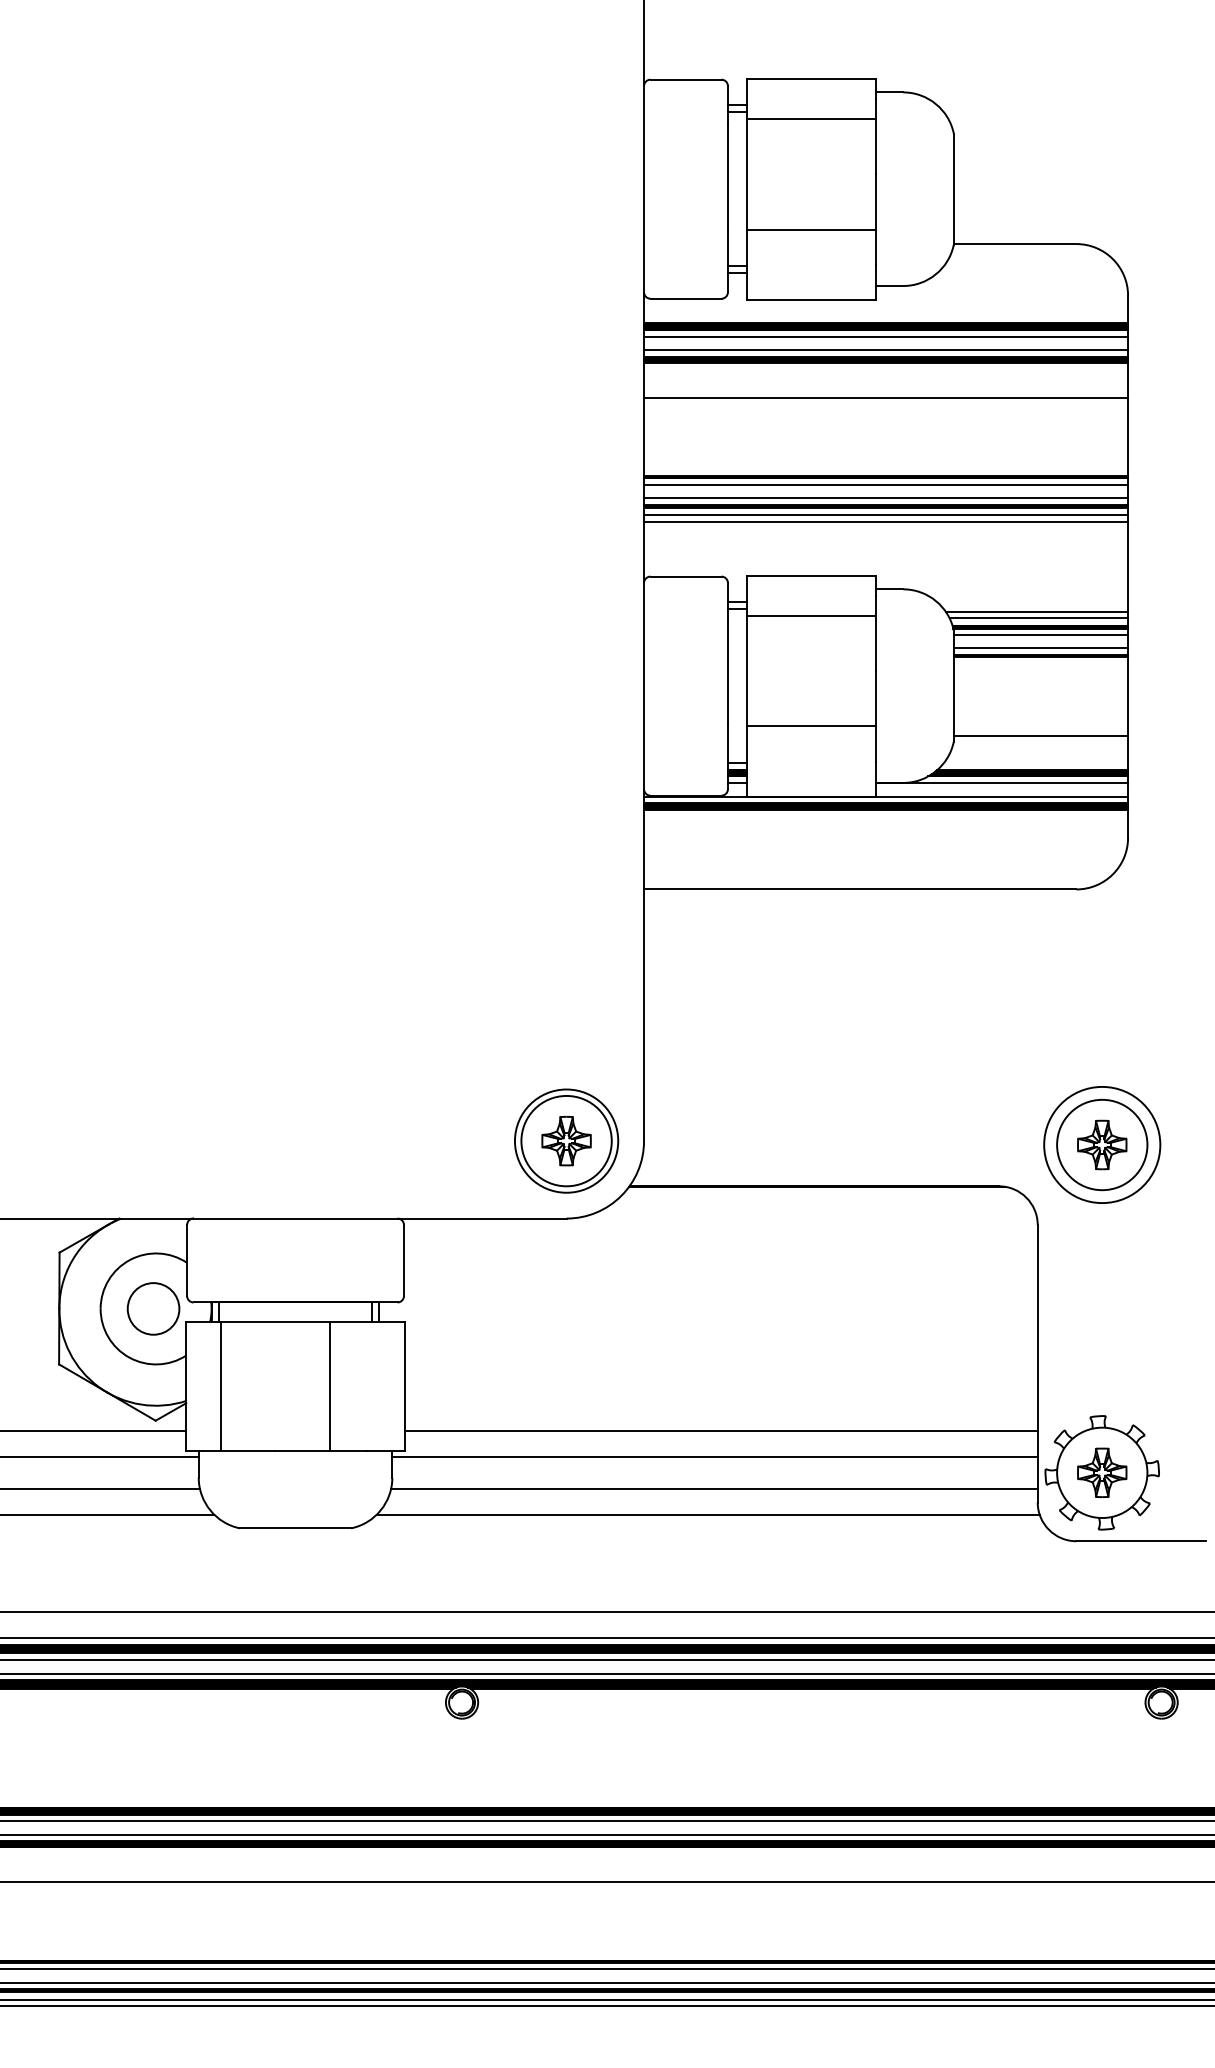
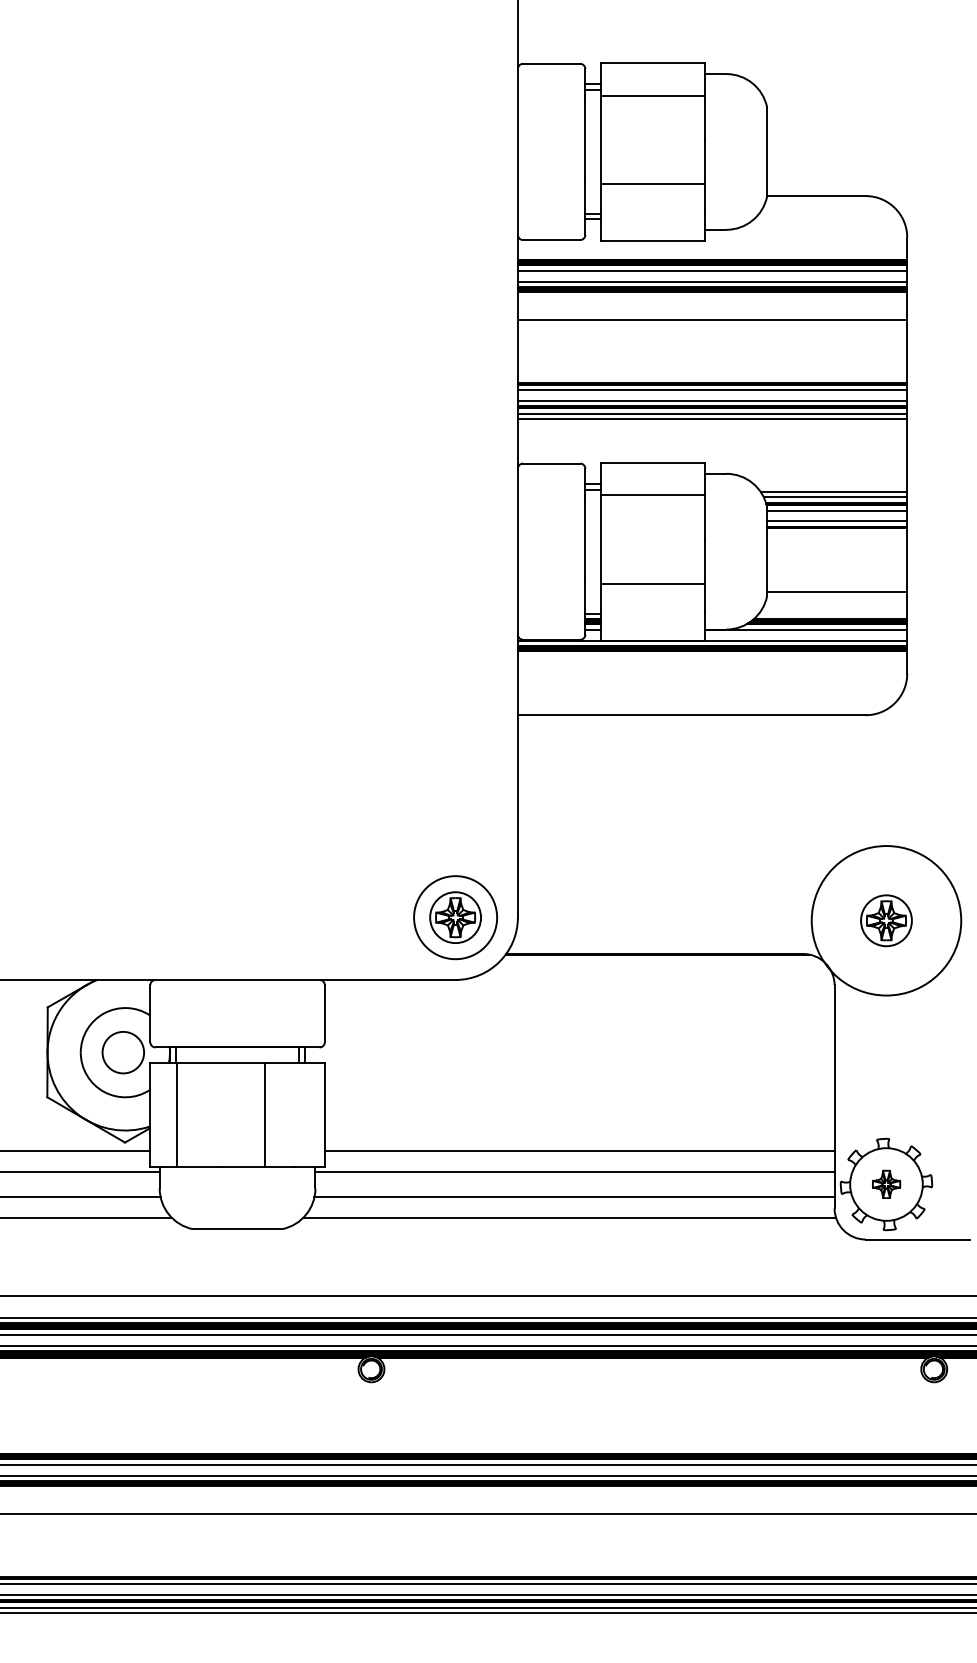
circle: (566, 1140) -> (455, 917), size x0.7
circle: (1102, 1144) -> (886, 920), size x0.7
circle: (1102, 1144) -> (886, 920), size x1.6
part: (1102, 1472) -> (886, 1184), size x0.7

